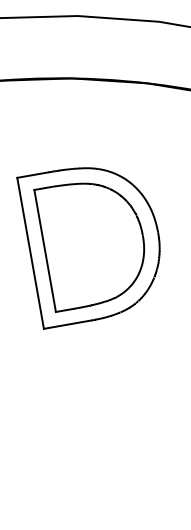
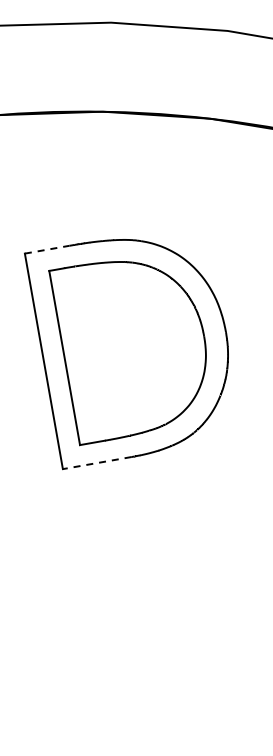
line: (33, 174) -> (47, 249), solid -> dashed
line: (68, 324) -> (97, 463), solid -> dashed

